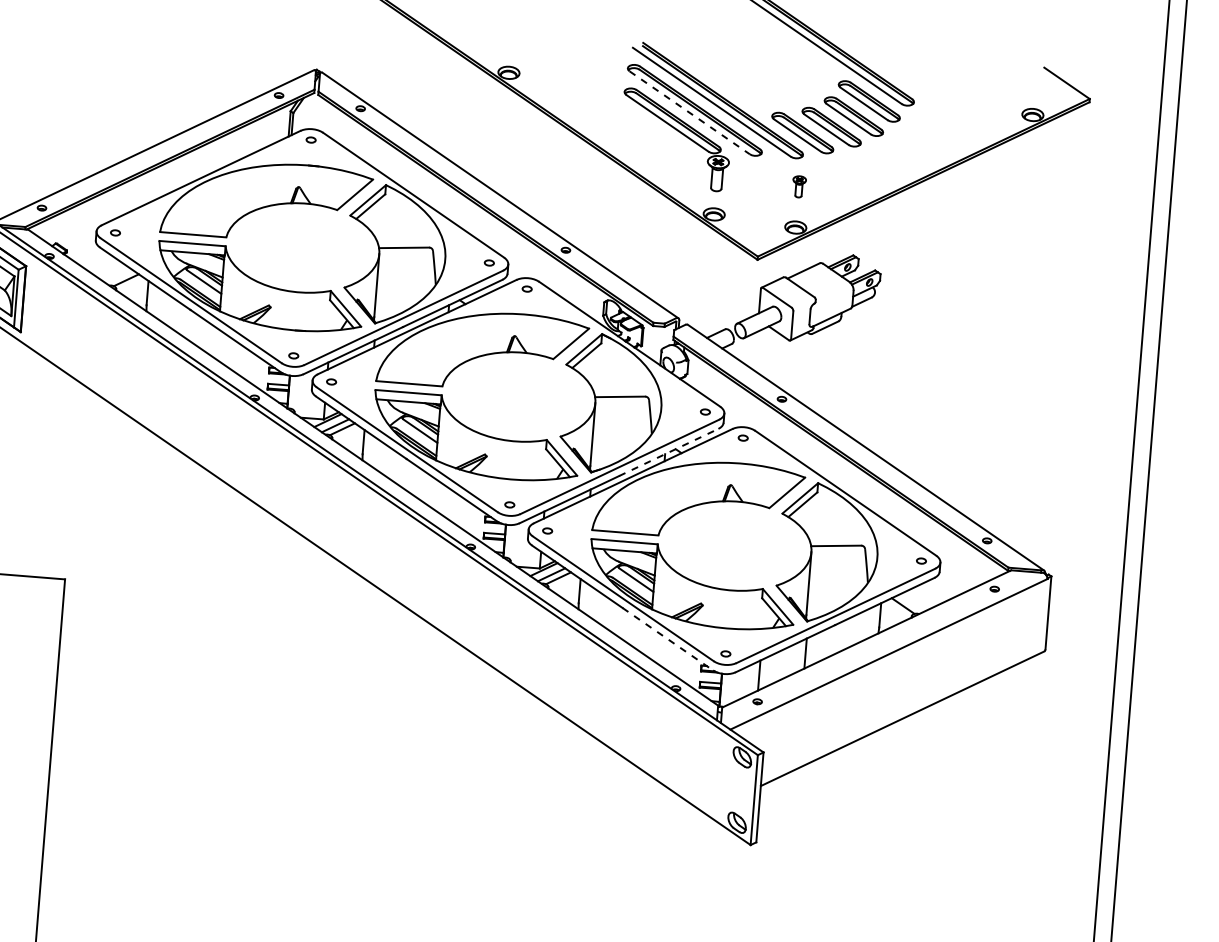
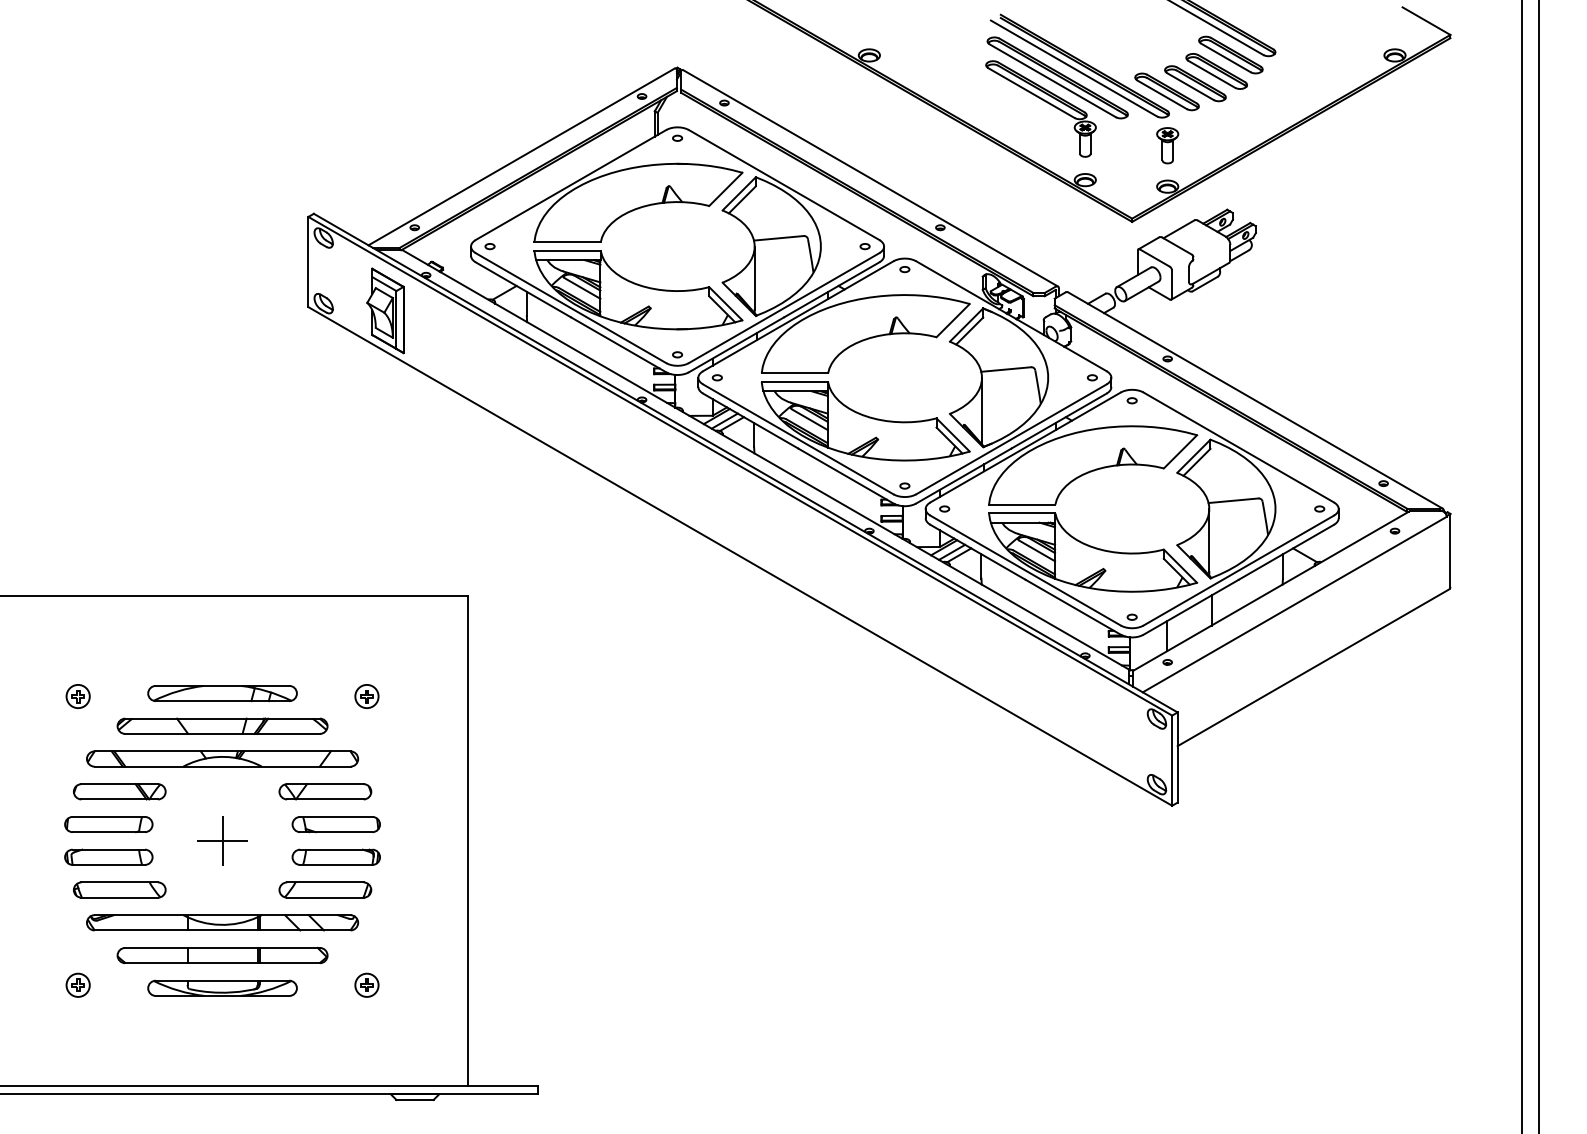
line: (690, 113) -> (1053, 81), dashed -> solid
part: (798, 186) -> (1167, 145), size x1.67
line: (669, 452) -> (1059, 421), dashed -> solid
line: (668, 639) -> (1073, 607), dashed -> solid

